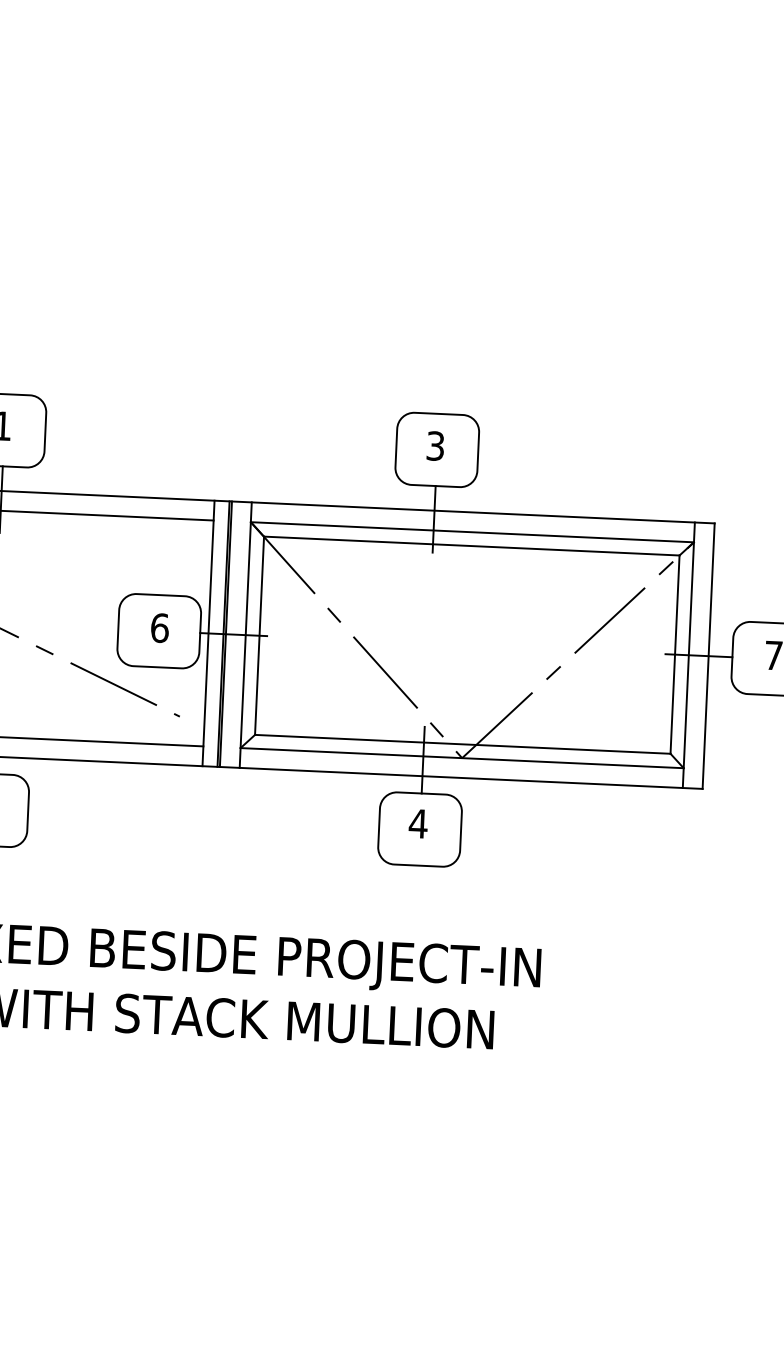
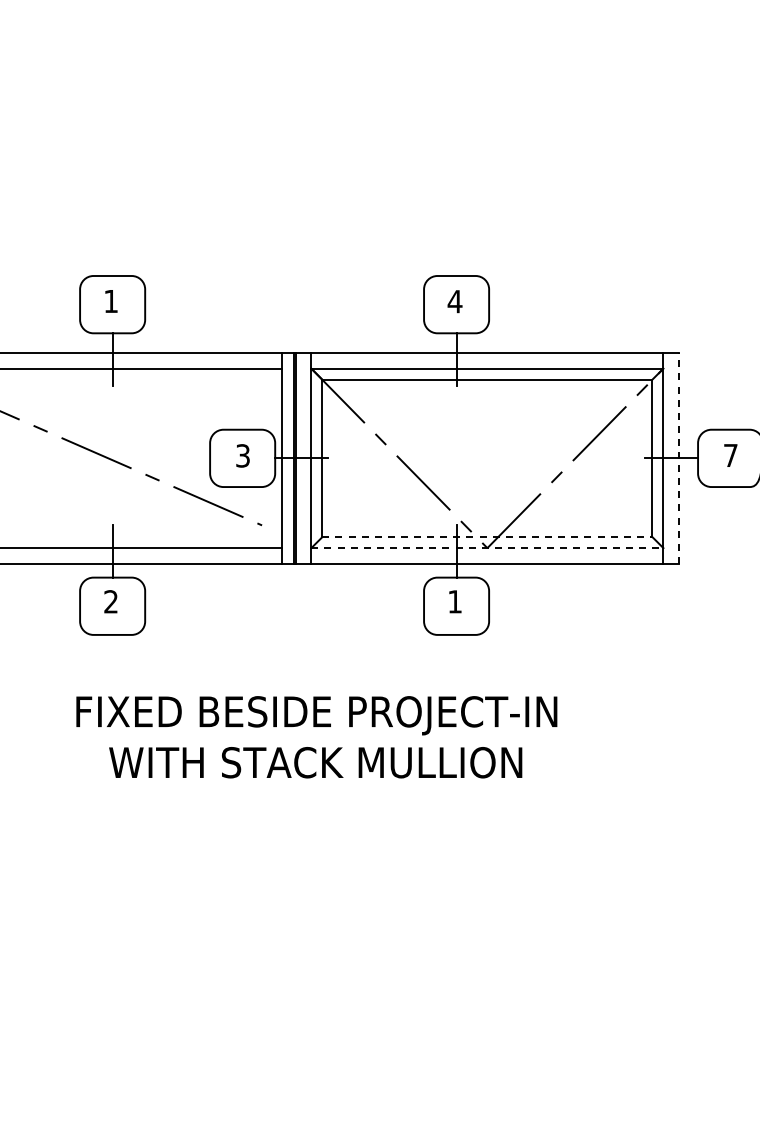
text: (434, 445) -> (454, 301), 3 -> 4
text: (160, 627) -> (243, 455), 6 -> 3
line: (709, 655) -> (679, 457), solid -> dashed
line: (462, 744) -> (487, 537), solid -> dashed
line: (462, 758) -> (487, 548), solid -> dashed
text: (417, 823) -> (454, 601), 4 -> 1

